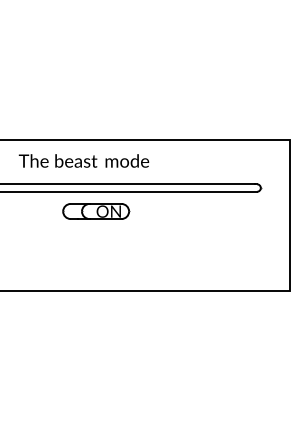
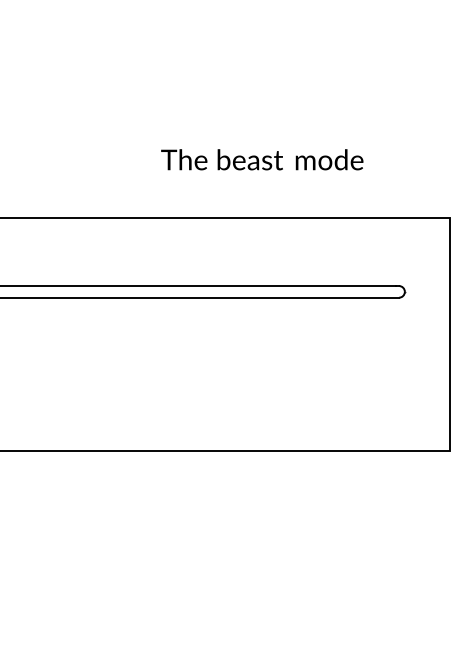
text: (83, 160) -> (261, 159), moved
part: (96, 211) -> (149, 328), removed

